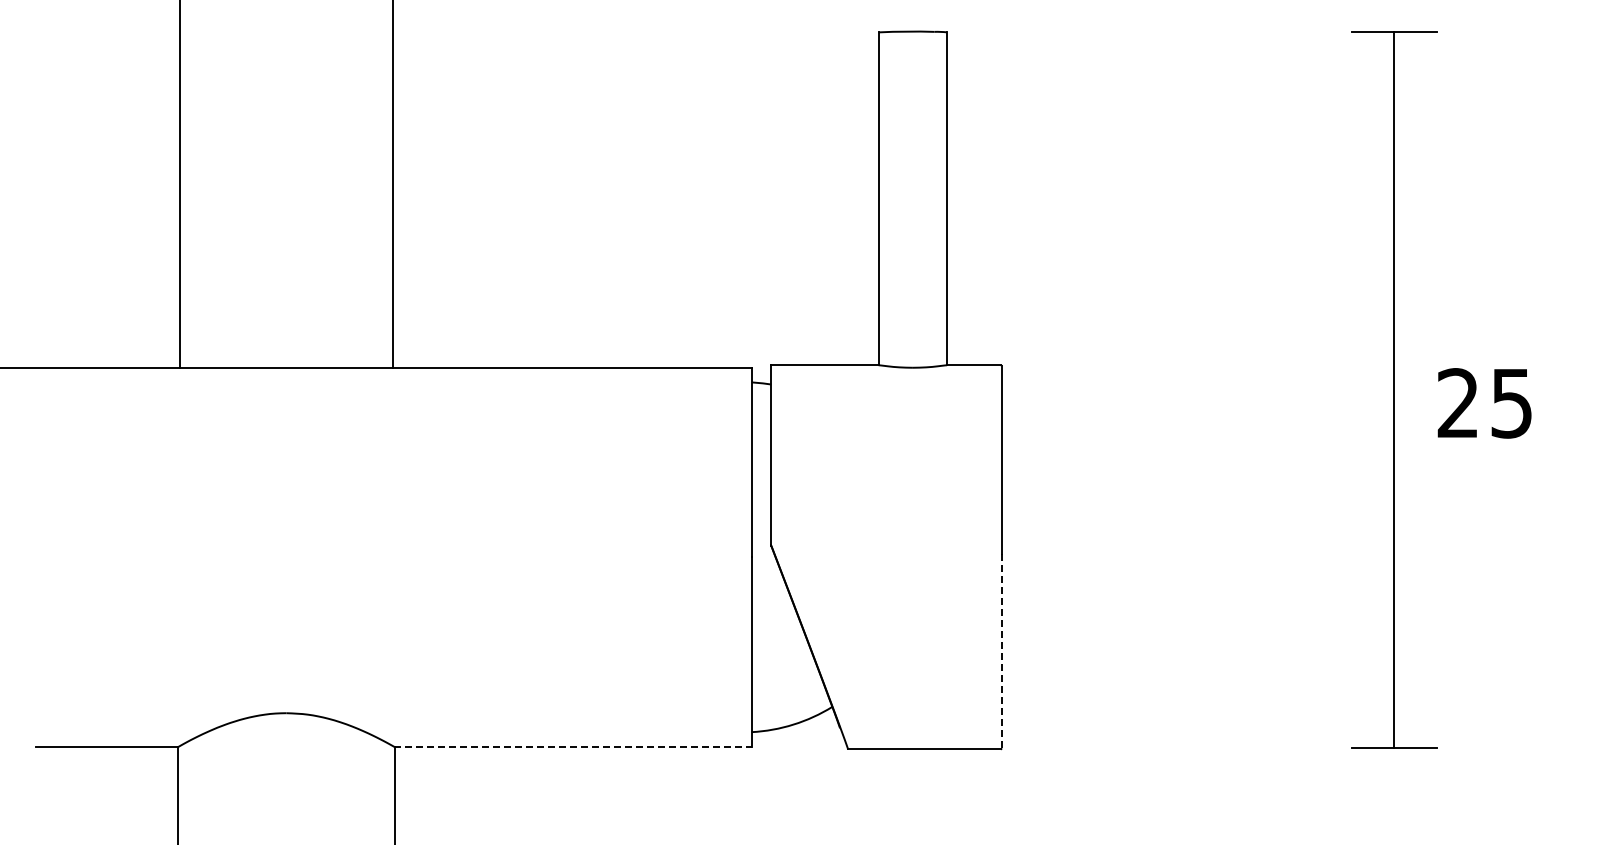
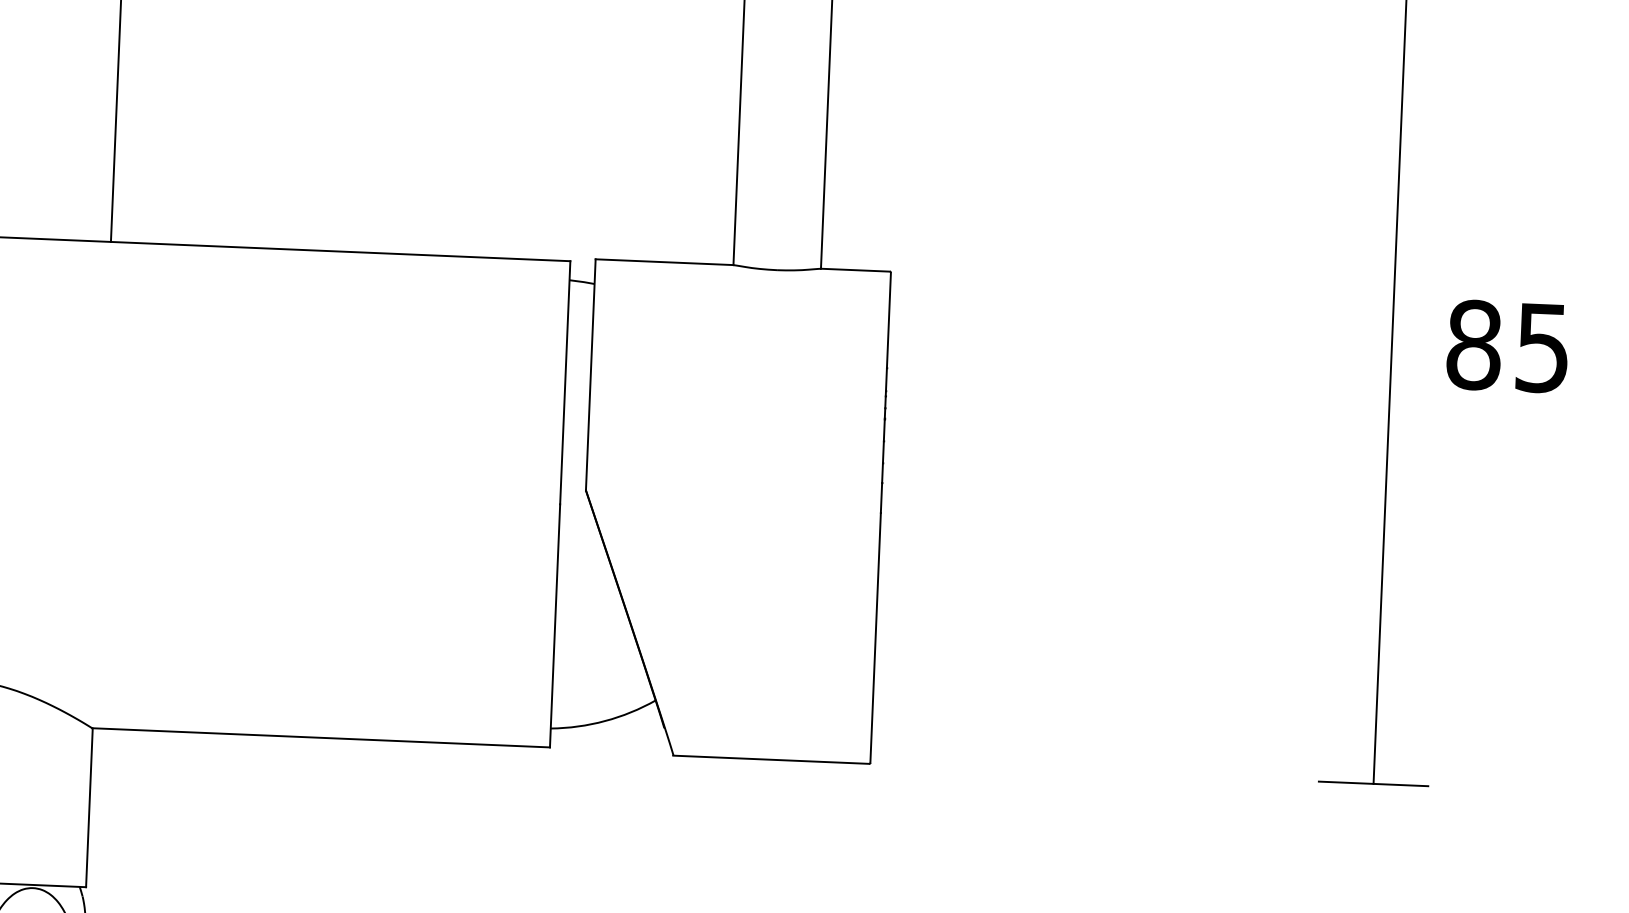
text: (1458, 403) -> (1474, 345), 25 -> 85
line: (1001, 651) -> (875, 638), dashed -> solid
line: (572, 746) -> (320, 737), dashed -> solid

